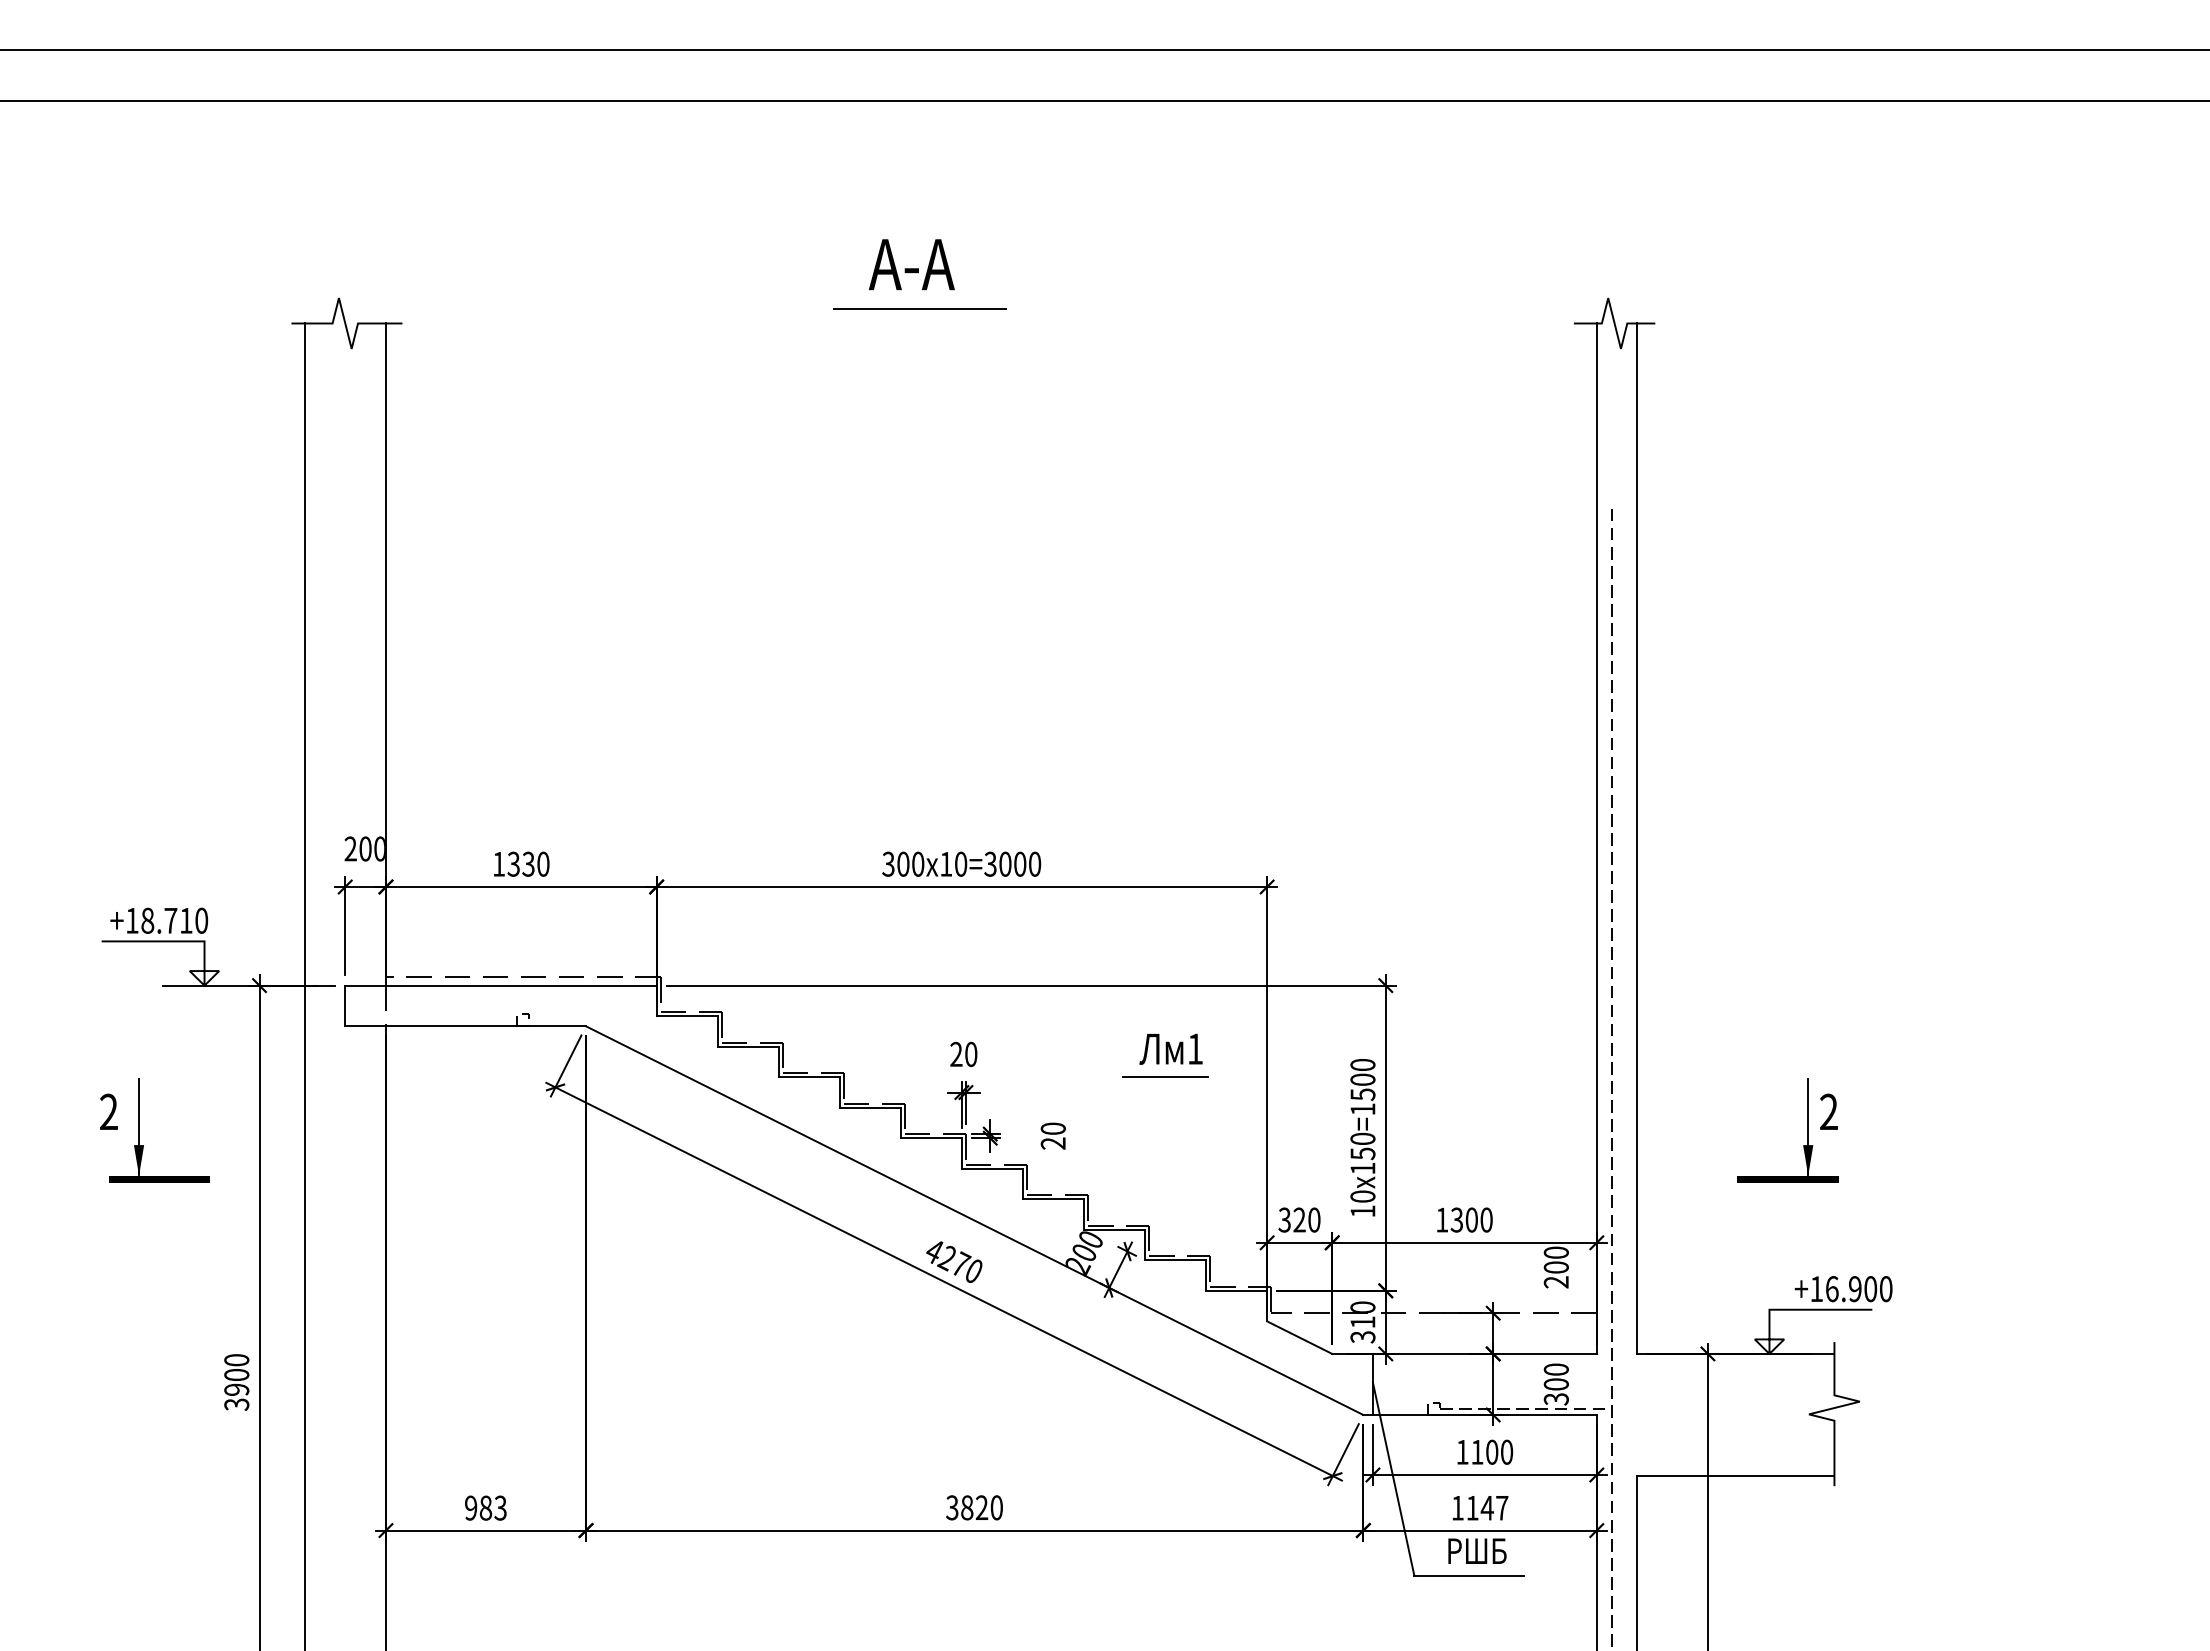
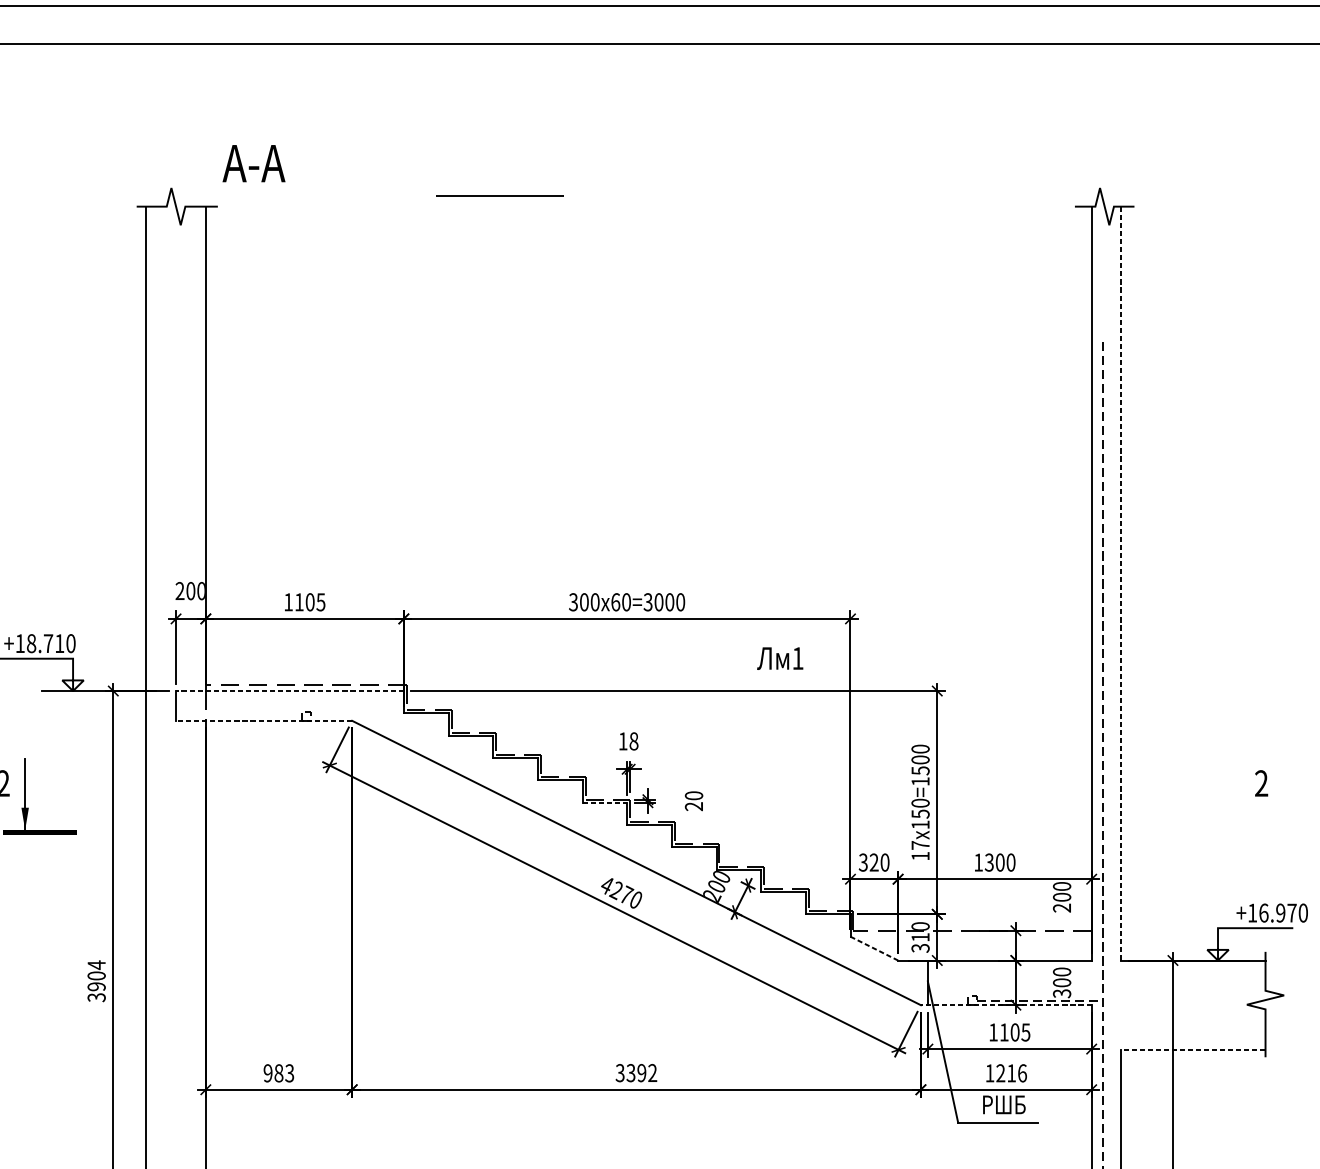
text: (911, 264) -> (253, 163), moved
line: (919, 308) -> (499, 195), moved
line: (1637, 838) -> (1121, 583), solid -> dashed
text: (528, 863) -> (310, 601), 1330 -> 1105
text: (946, 863) -> (615, 601), 300x10=3000 -> 300x60=3000
line: (500, 985) -> (289, 690), solid -> dashed
line: (465, 1026) -> (264, 720), solid -> dashed
text: (1170, 1049) -> (779, 658), moved
text: (963, 1053) -> (628, 740), 20 -> 18
line: (1165, 1077) -> (776, 758), removed
part: (1807, 1130) -> (1245, 797), removed
line: (931, 1138) -> (604, 802), solid -> dashed
text: (1362, 1196) -> (920, 845), 10x150=1500 -> 17x150=1500
text: (1870, 1289) -> (1291, 913), +16.900 -> +16.970
line: (1300, 1337) -> (874, 948), solid -> dashed
text: (236, 1359) -> (96, 964), 3900 -> 3904
line: (1480, 1414) -> (1006, 1004), solid -> dashed
text: (1506, 1451) -> (1025, 1031), 1100 -> 1105
line: (1735, 1476) -> (1193, 1050), solid -> dashed
text: (981, 1507) -> (641, 1072), 3820 -> 3392
text: (1487, 1507) -> (1011, 1072), 1147 -> 1216

